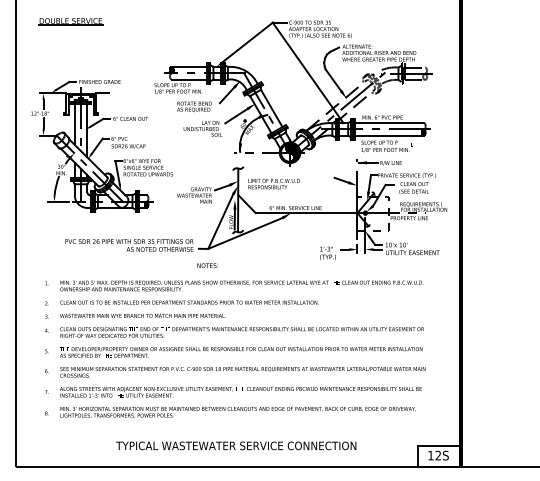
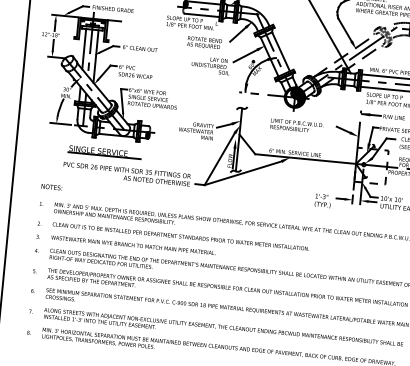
text: (274, 184) -> (296, 126), moved
part: (105, 225) -> (105, 152), added
text: (207, 265) -> (51, 186), moved

